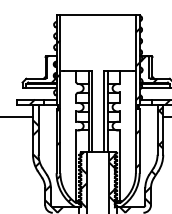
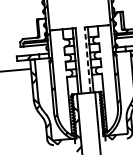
line: (103, 111) -> (87, 59), solid -> dashed
hatch: (112, 178) -> (99, 113), removed

